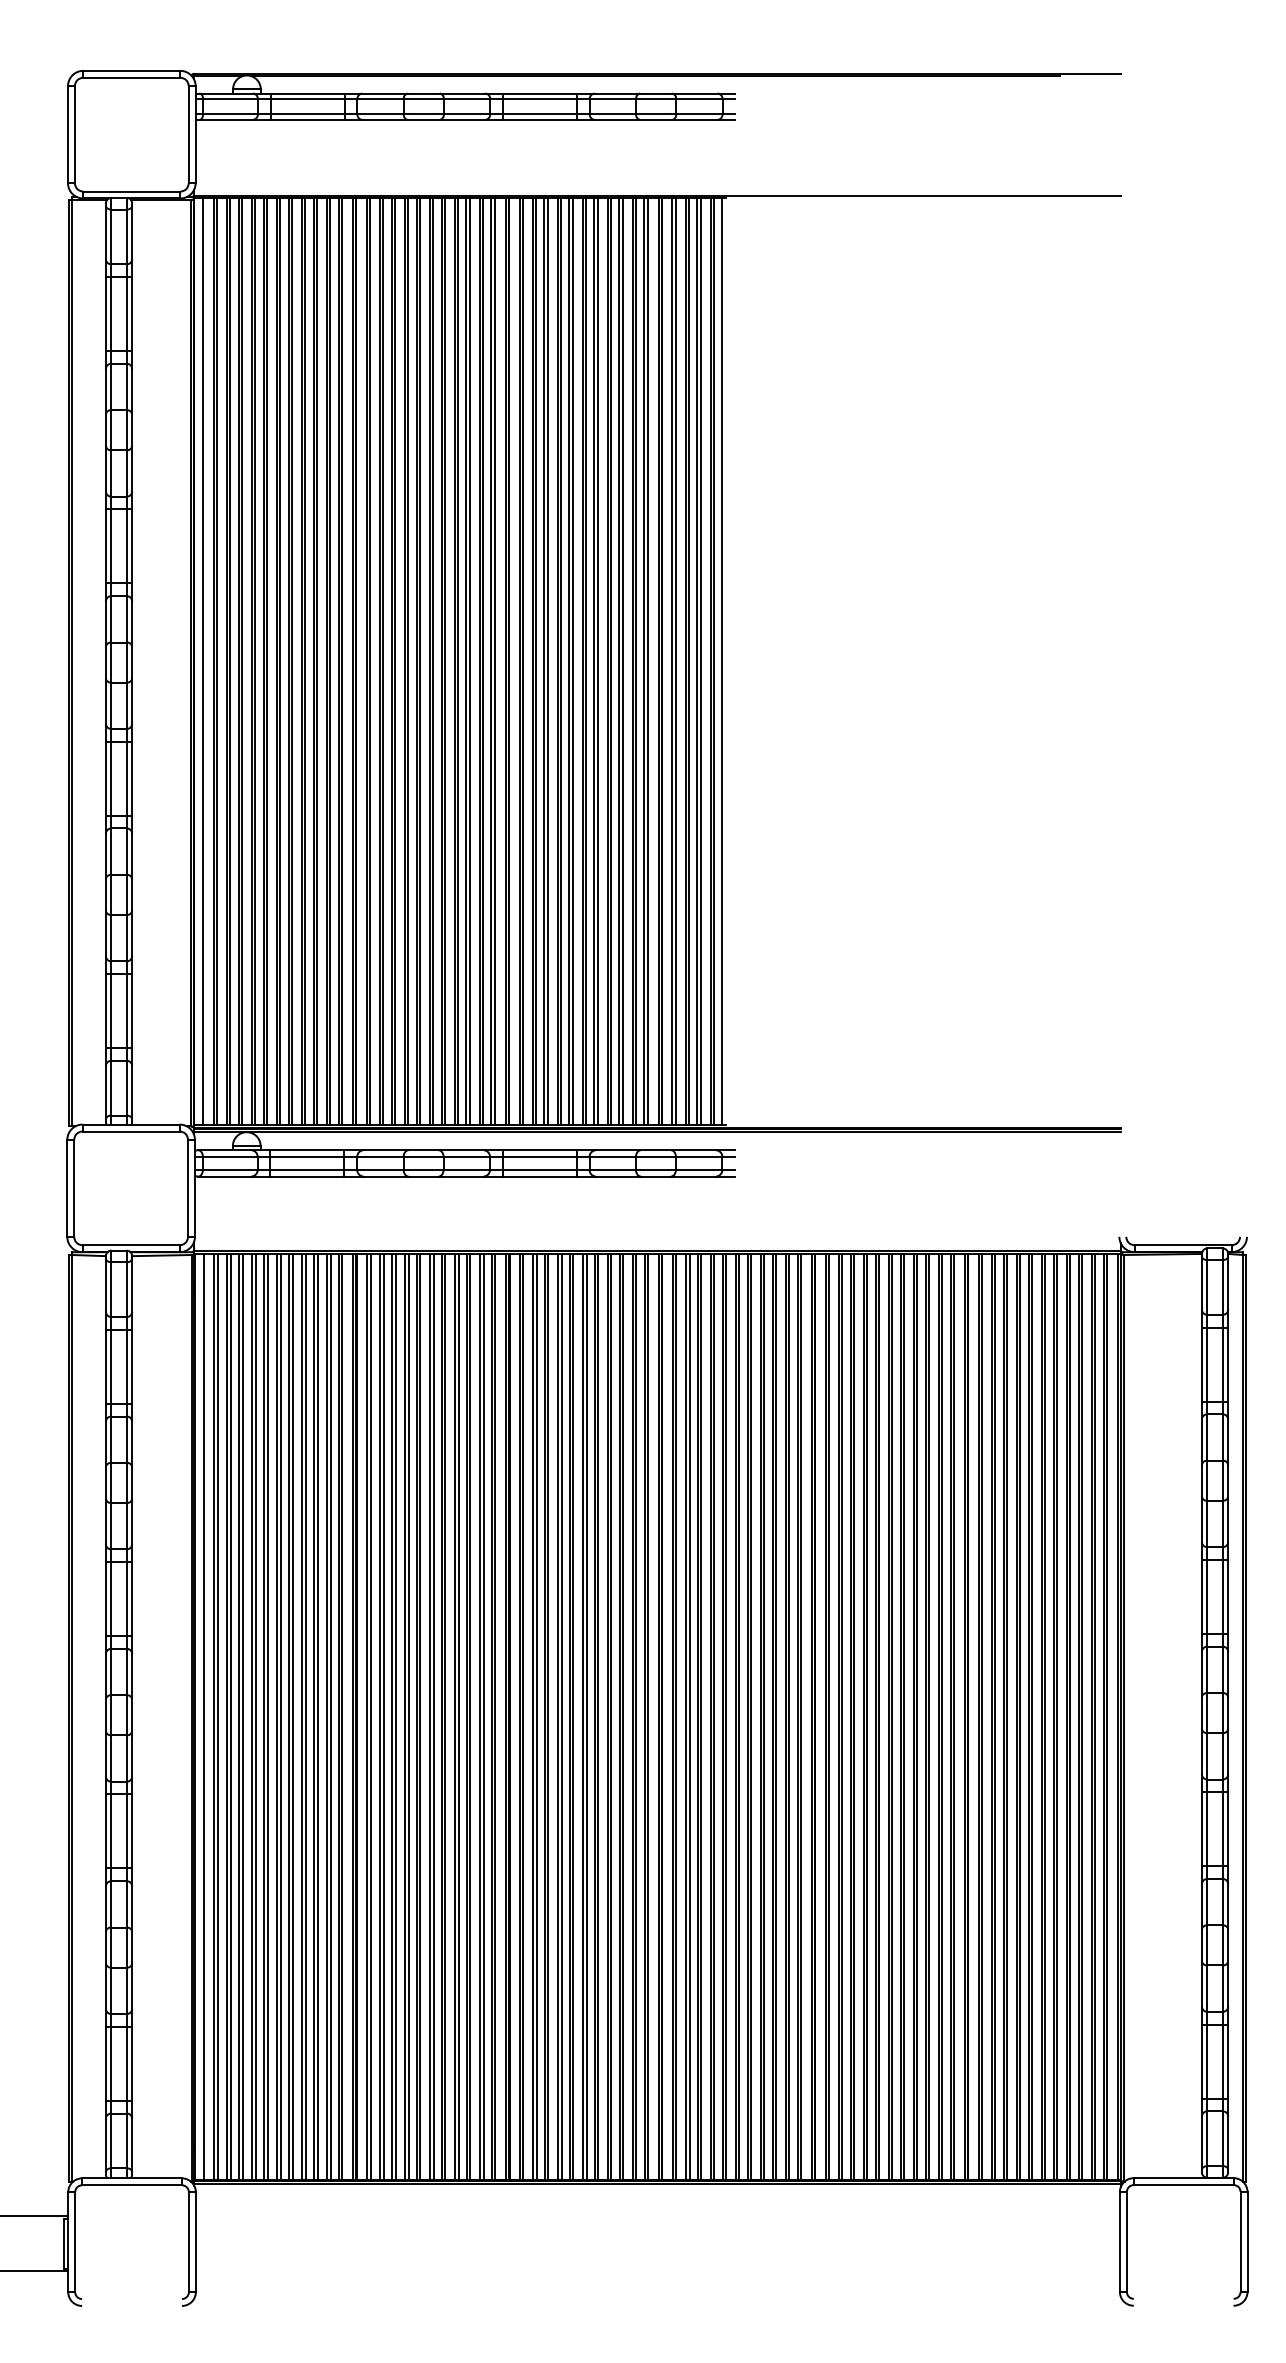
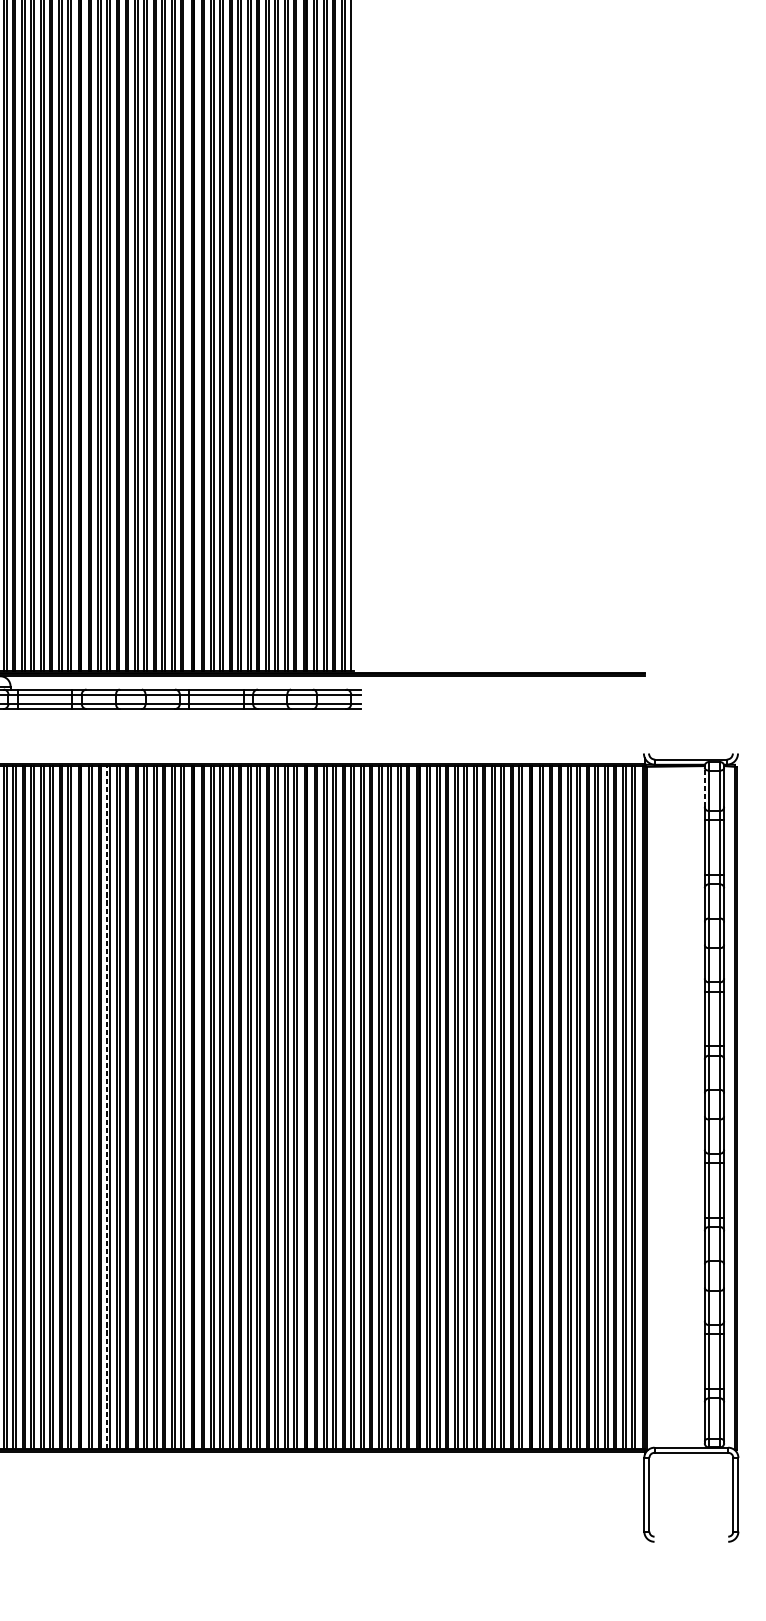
line: (1201, 1283) -> (704, 787), solid -> dashed
line: (391, 1716) -> (107, 1107), solid -> dashed

